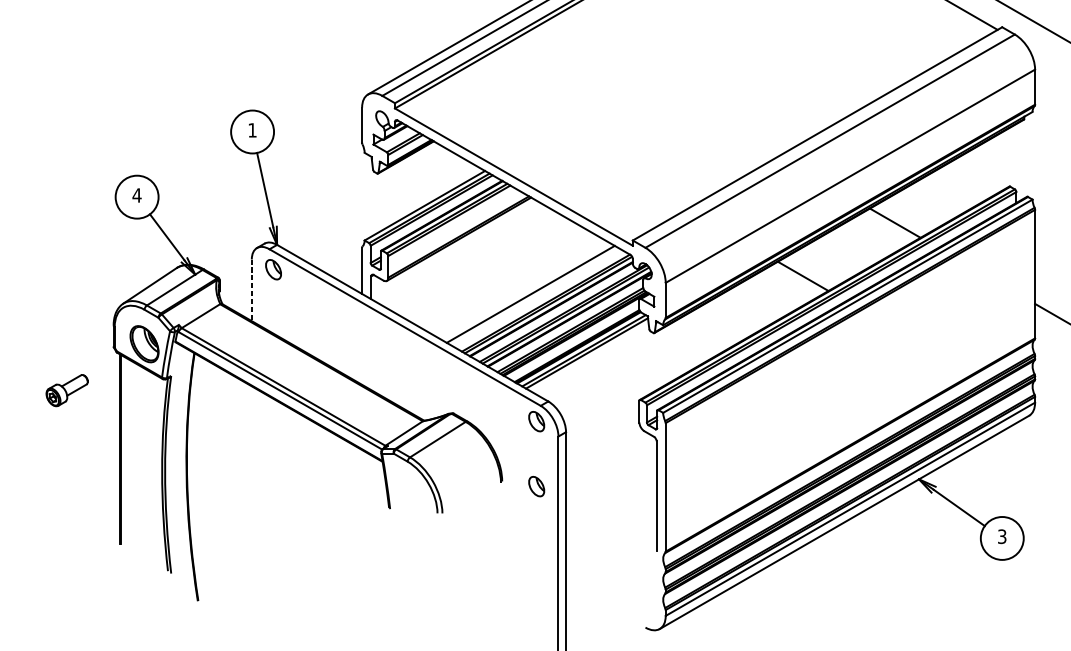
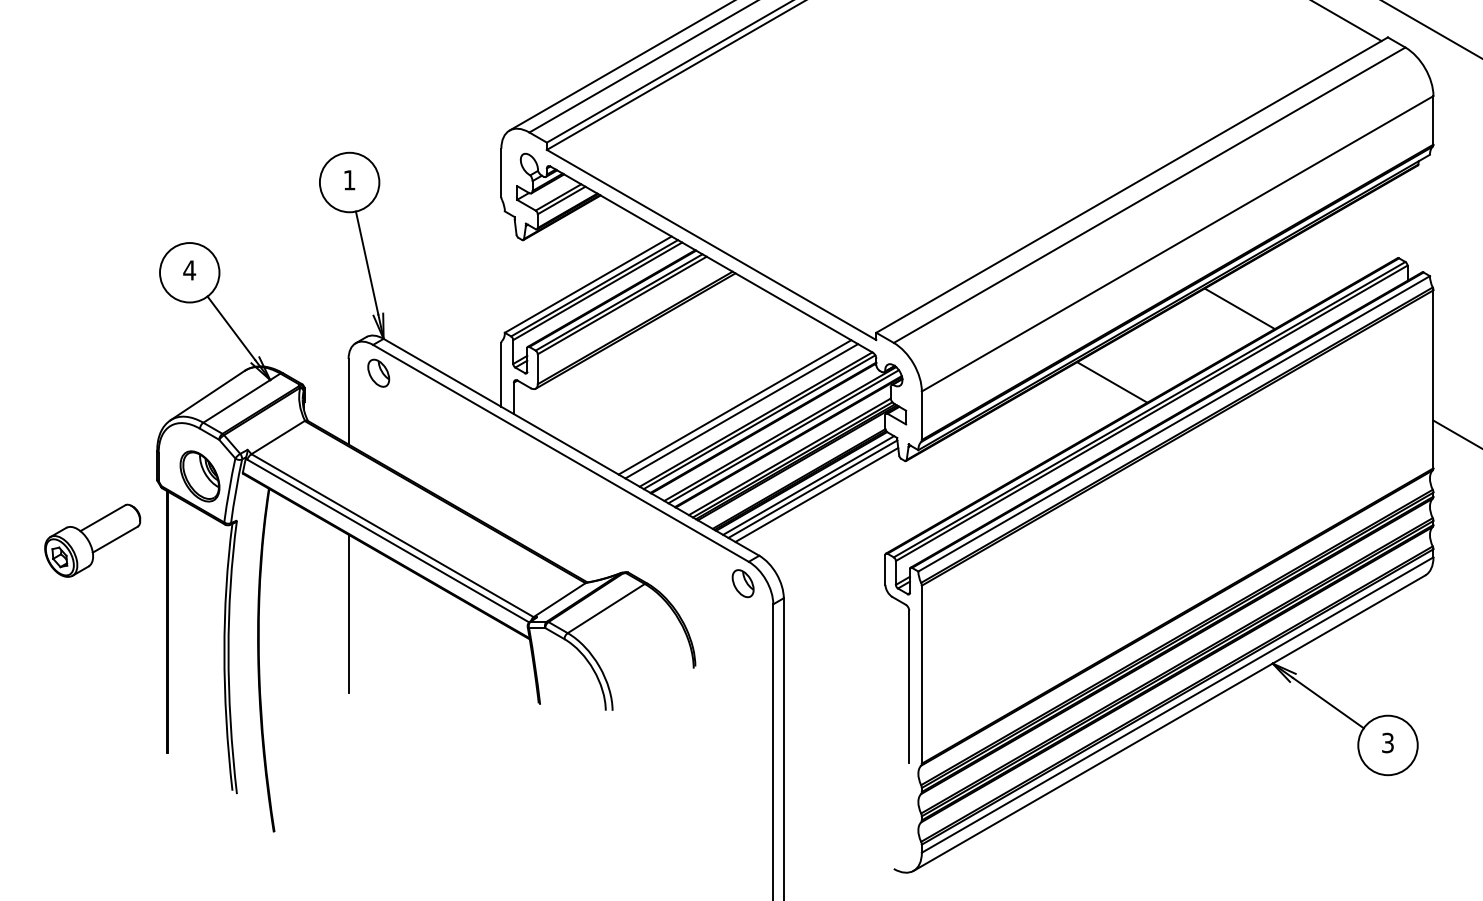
line: (251, 290) -> (348, 401), dashed -> solid
line: (535, 297) -> (741, 411), added
line: (589, 357) -> (816, 494), added
part: (66, 390) -> (92, 540), size x1.67
line: (251, 443) -> (348, 613), added
part: (536, 486) -> (742, 673), removed

